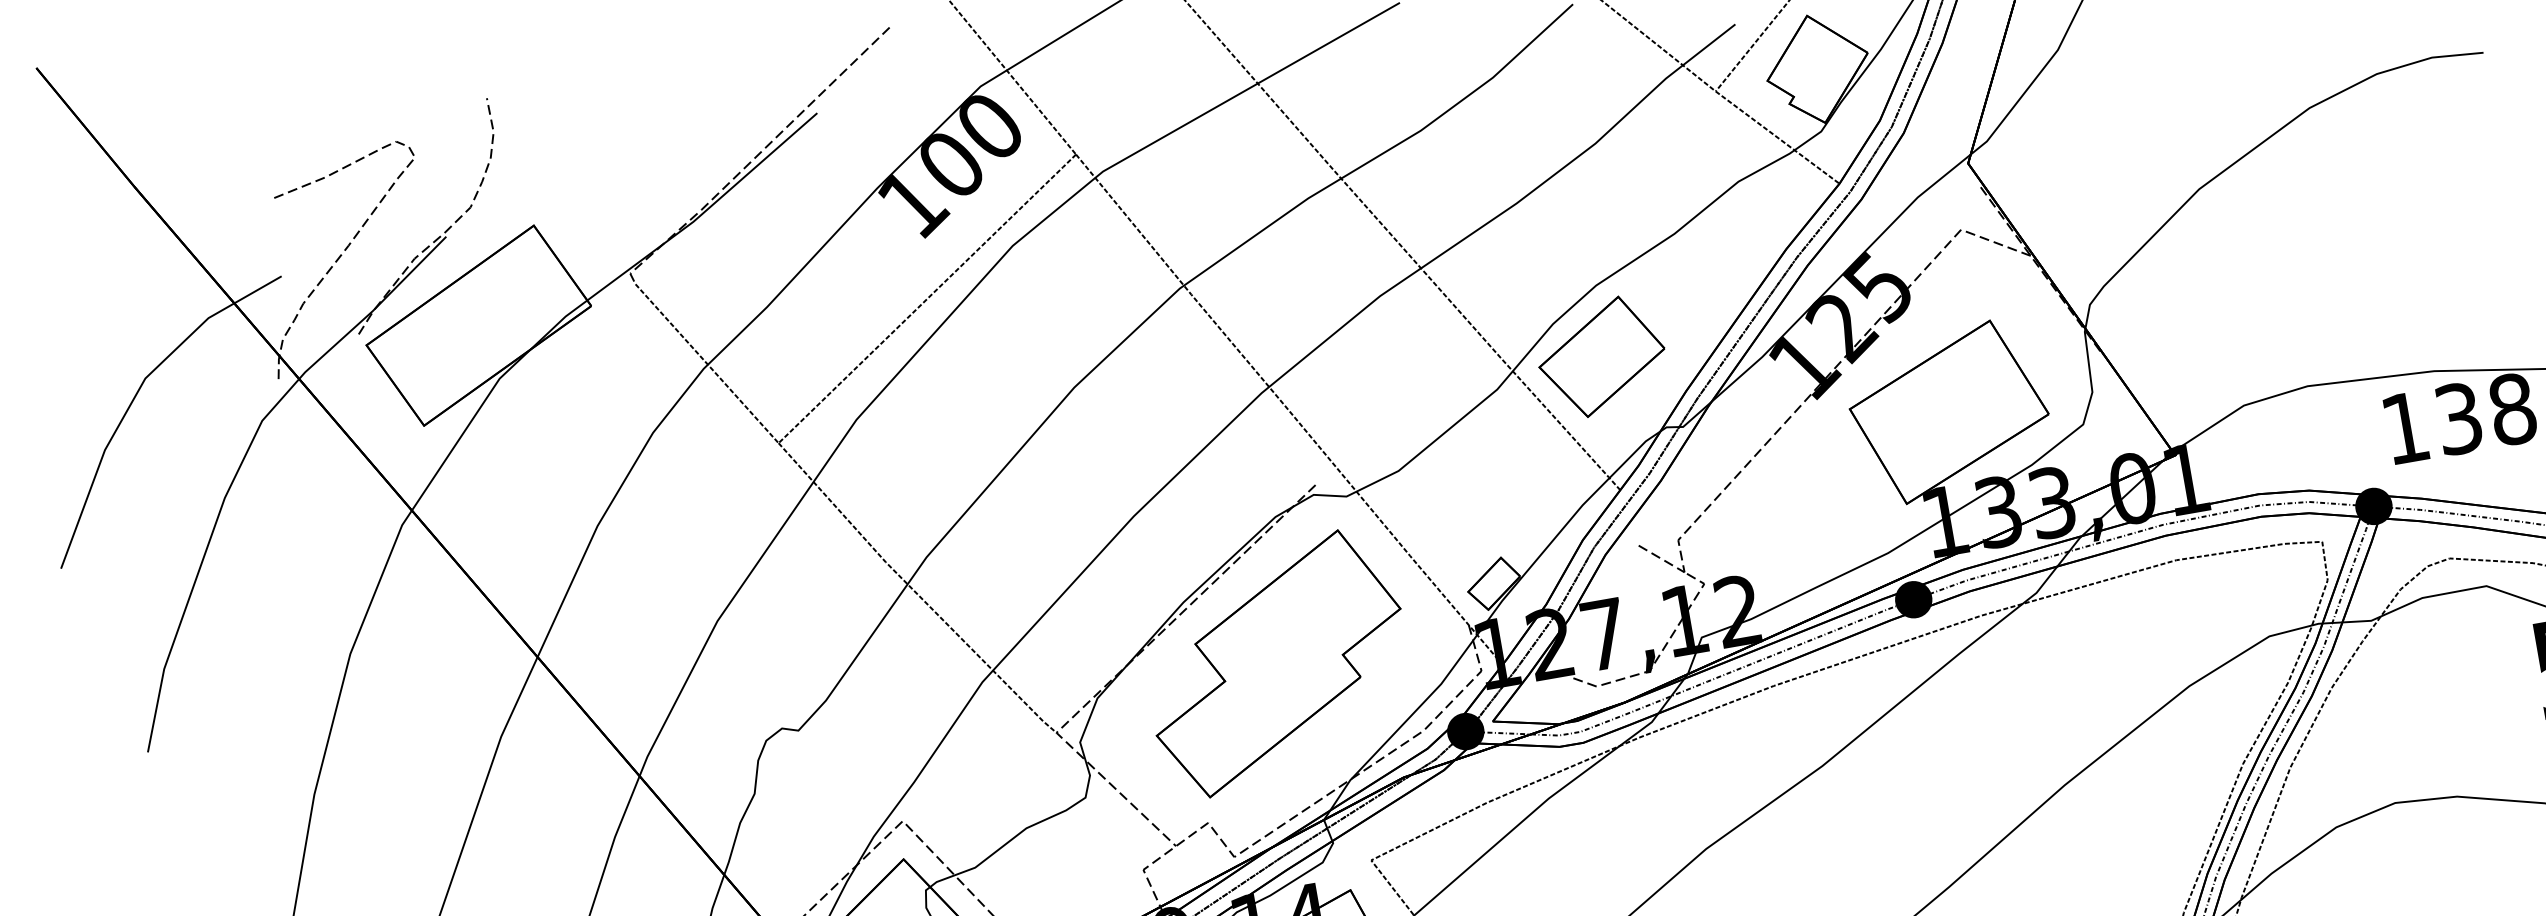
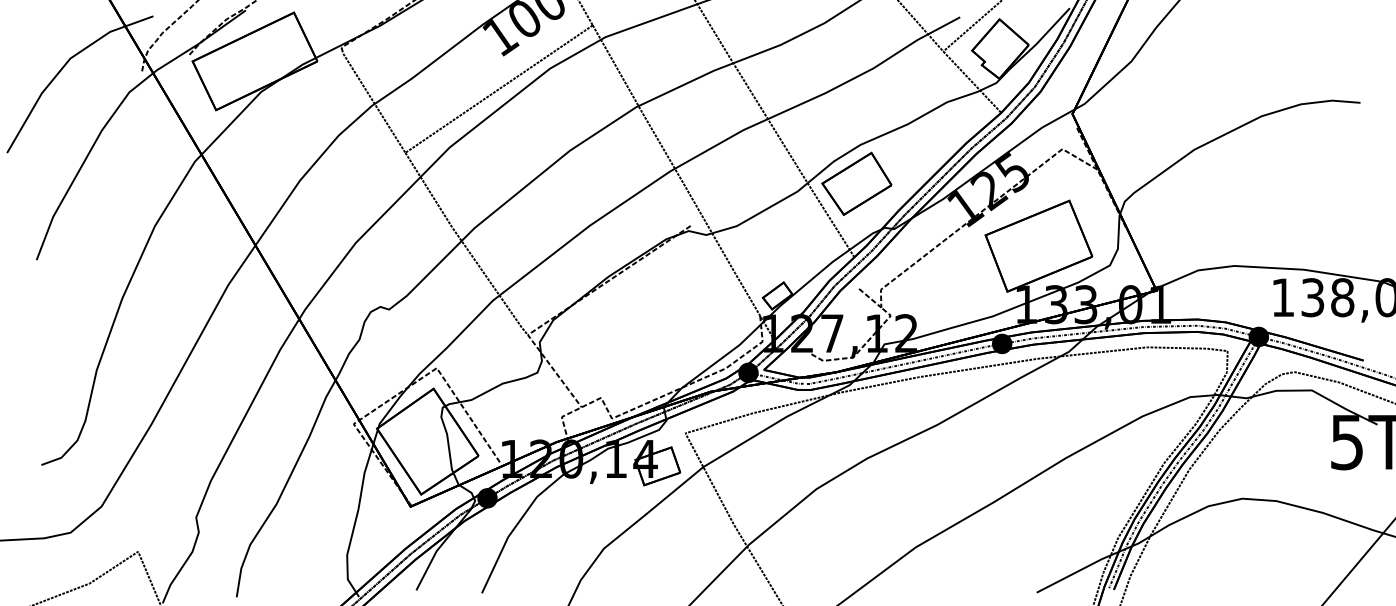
part: (1275, 663) -> (652, 318), removed

